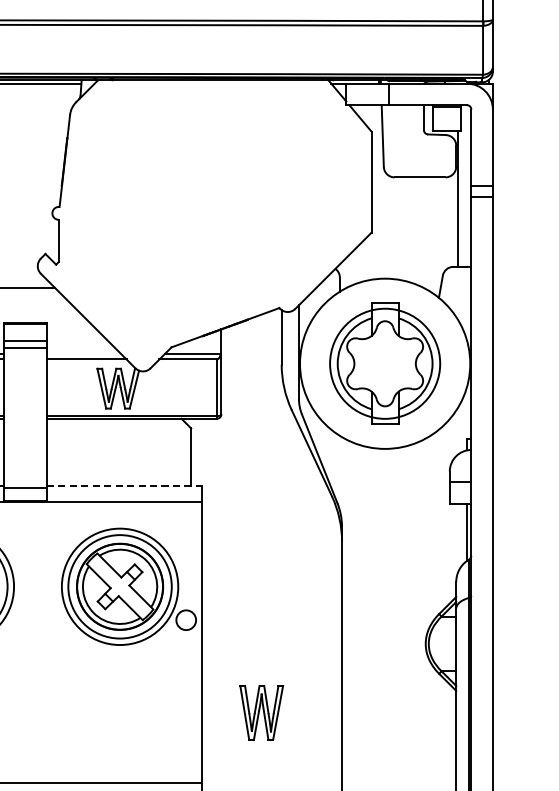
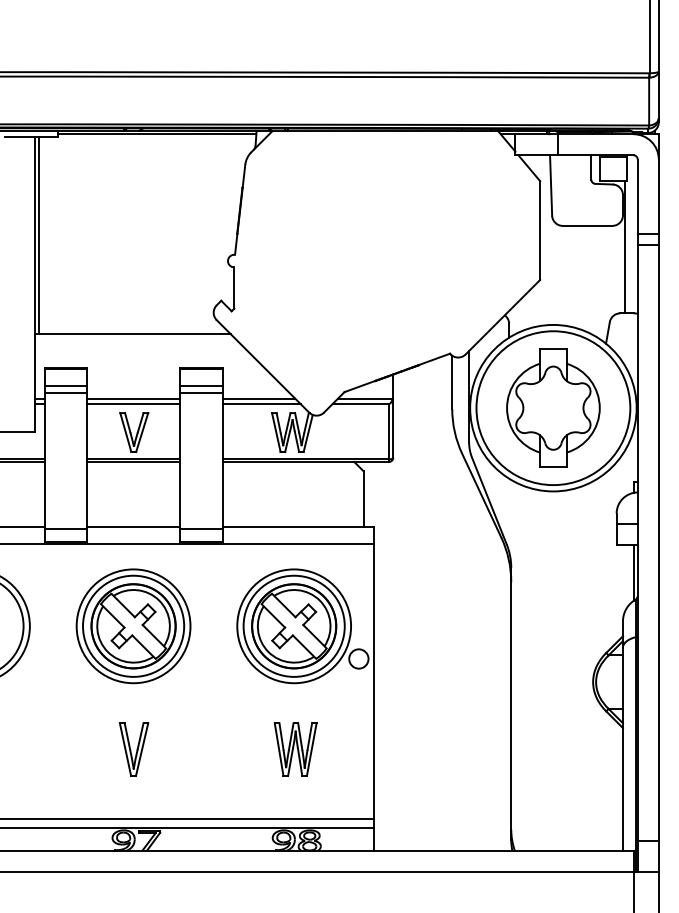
line: (83, 353) -> (258, 398), added
circle: (385, 364) -> (553, 408), size x1.43
line: (124, 485) -> (298, 527), dashed -> solid
part: (261, 712) -> (295, 749), moved

